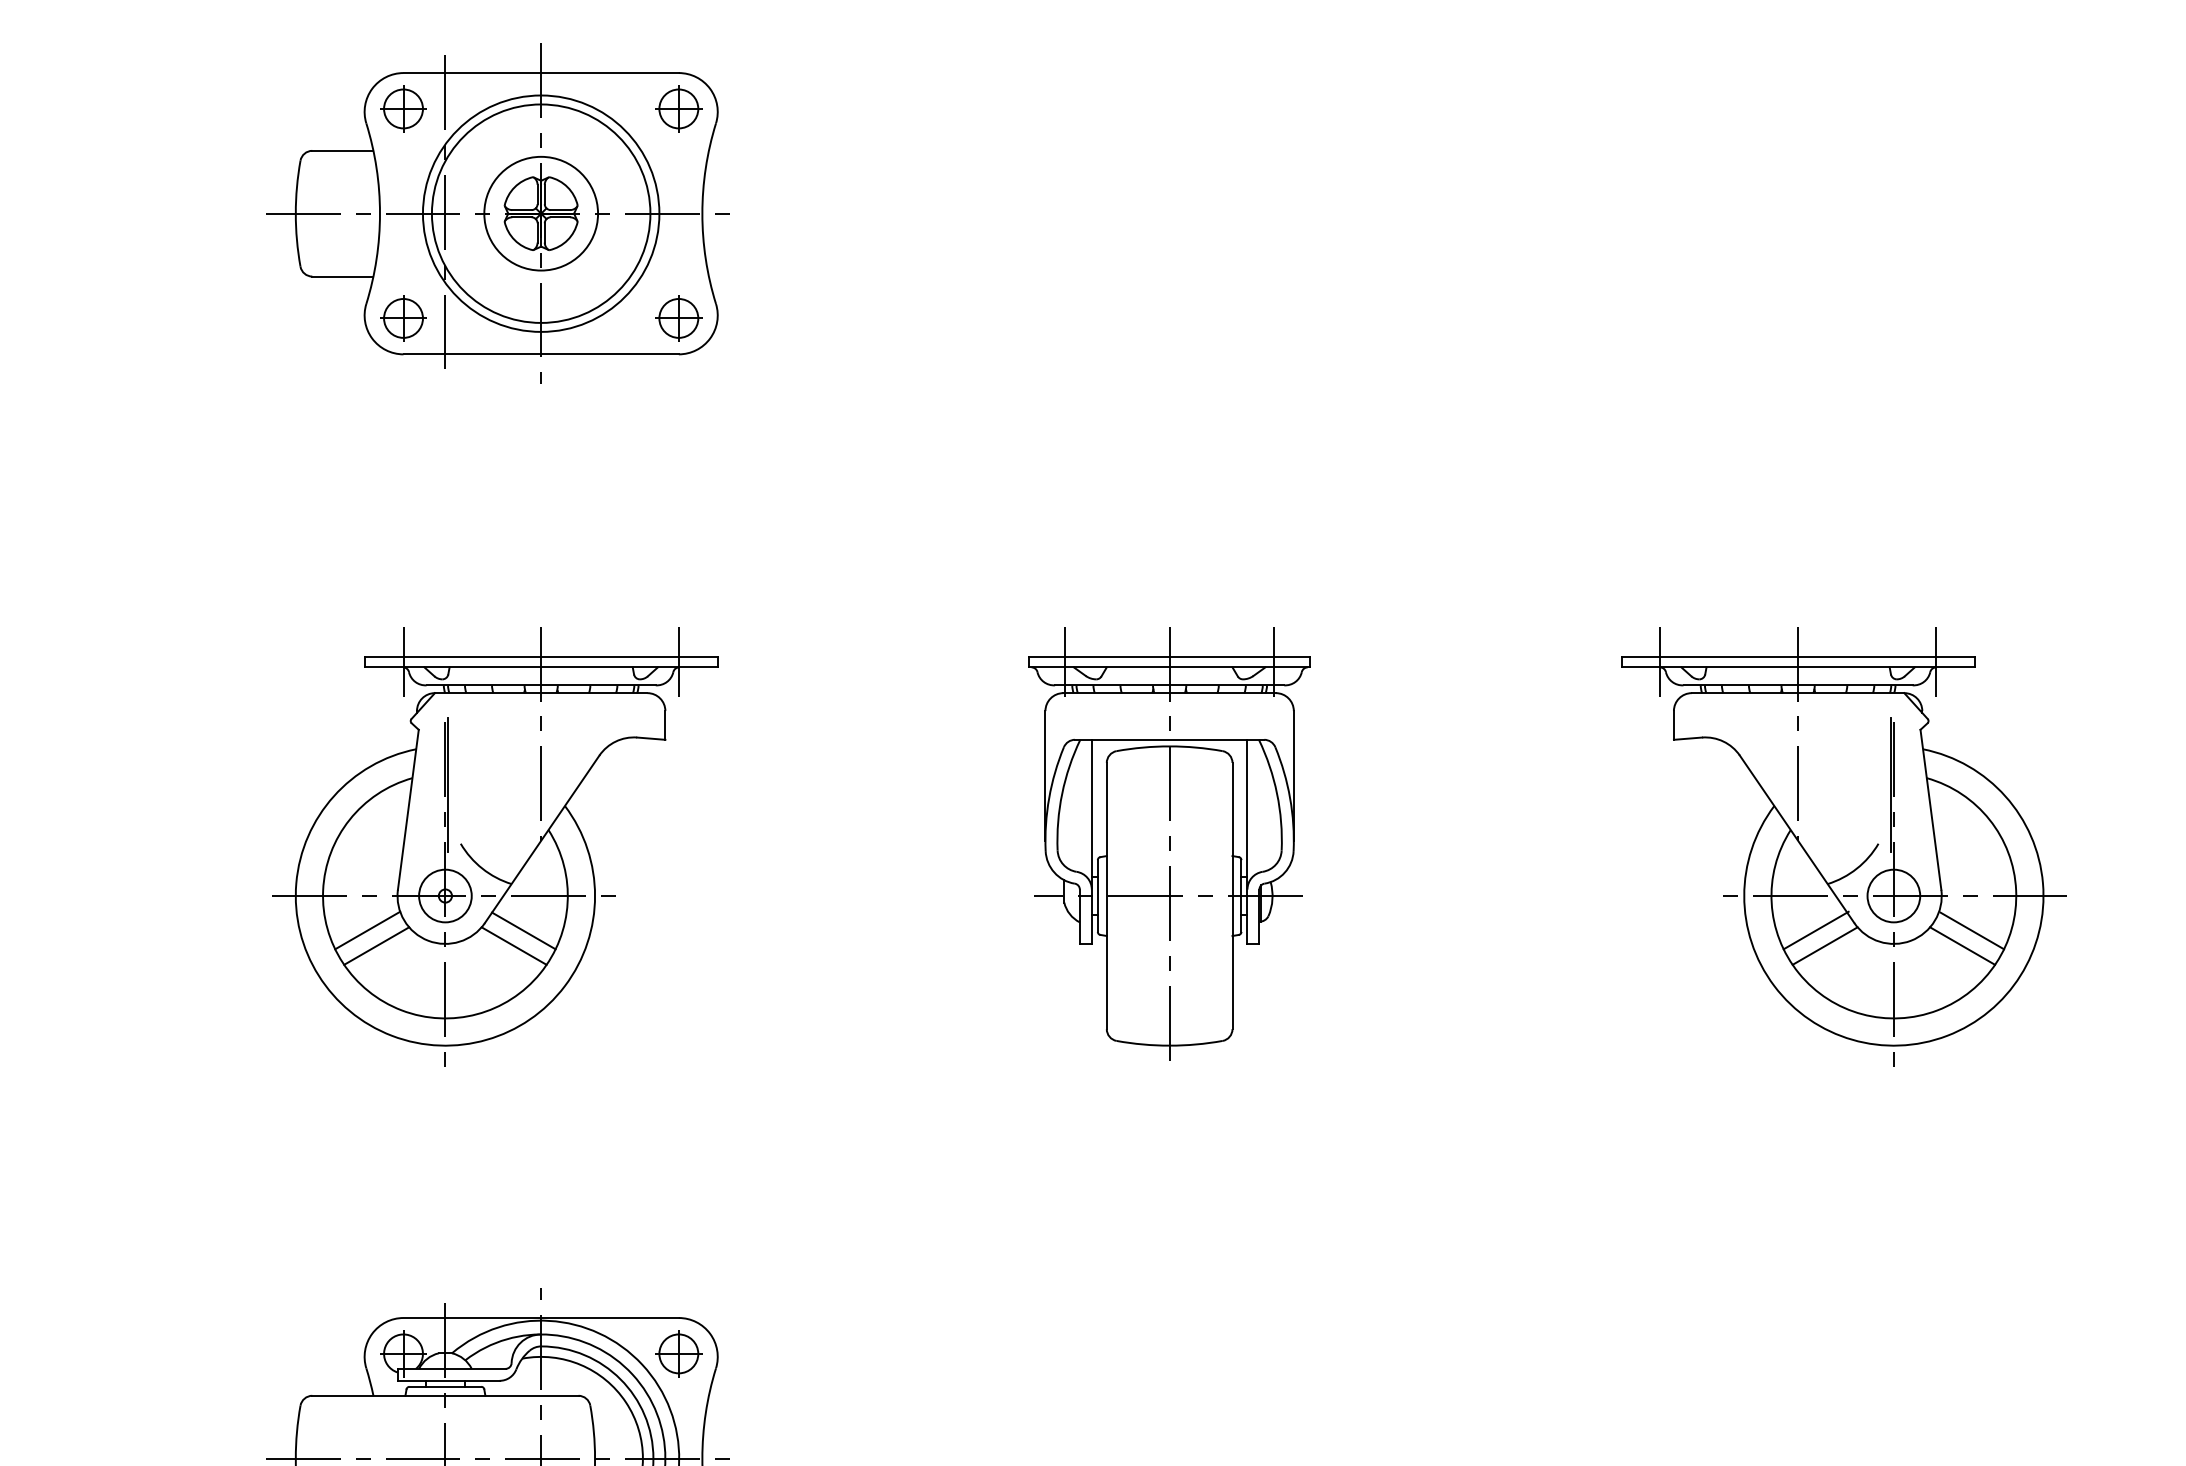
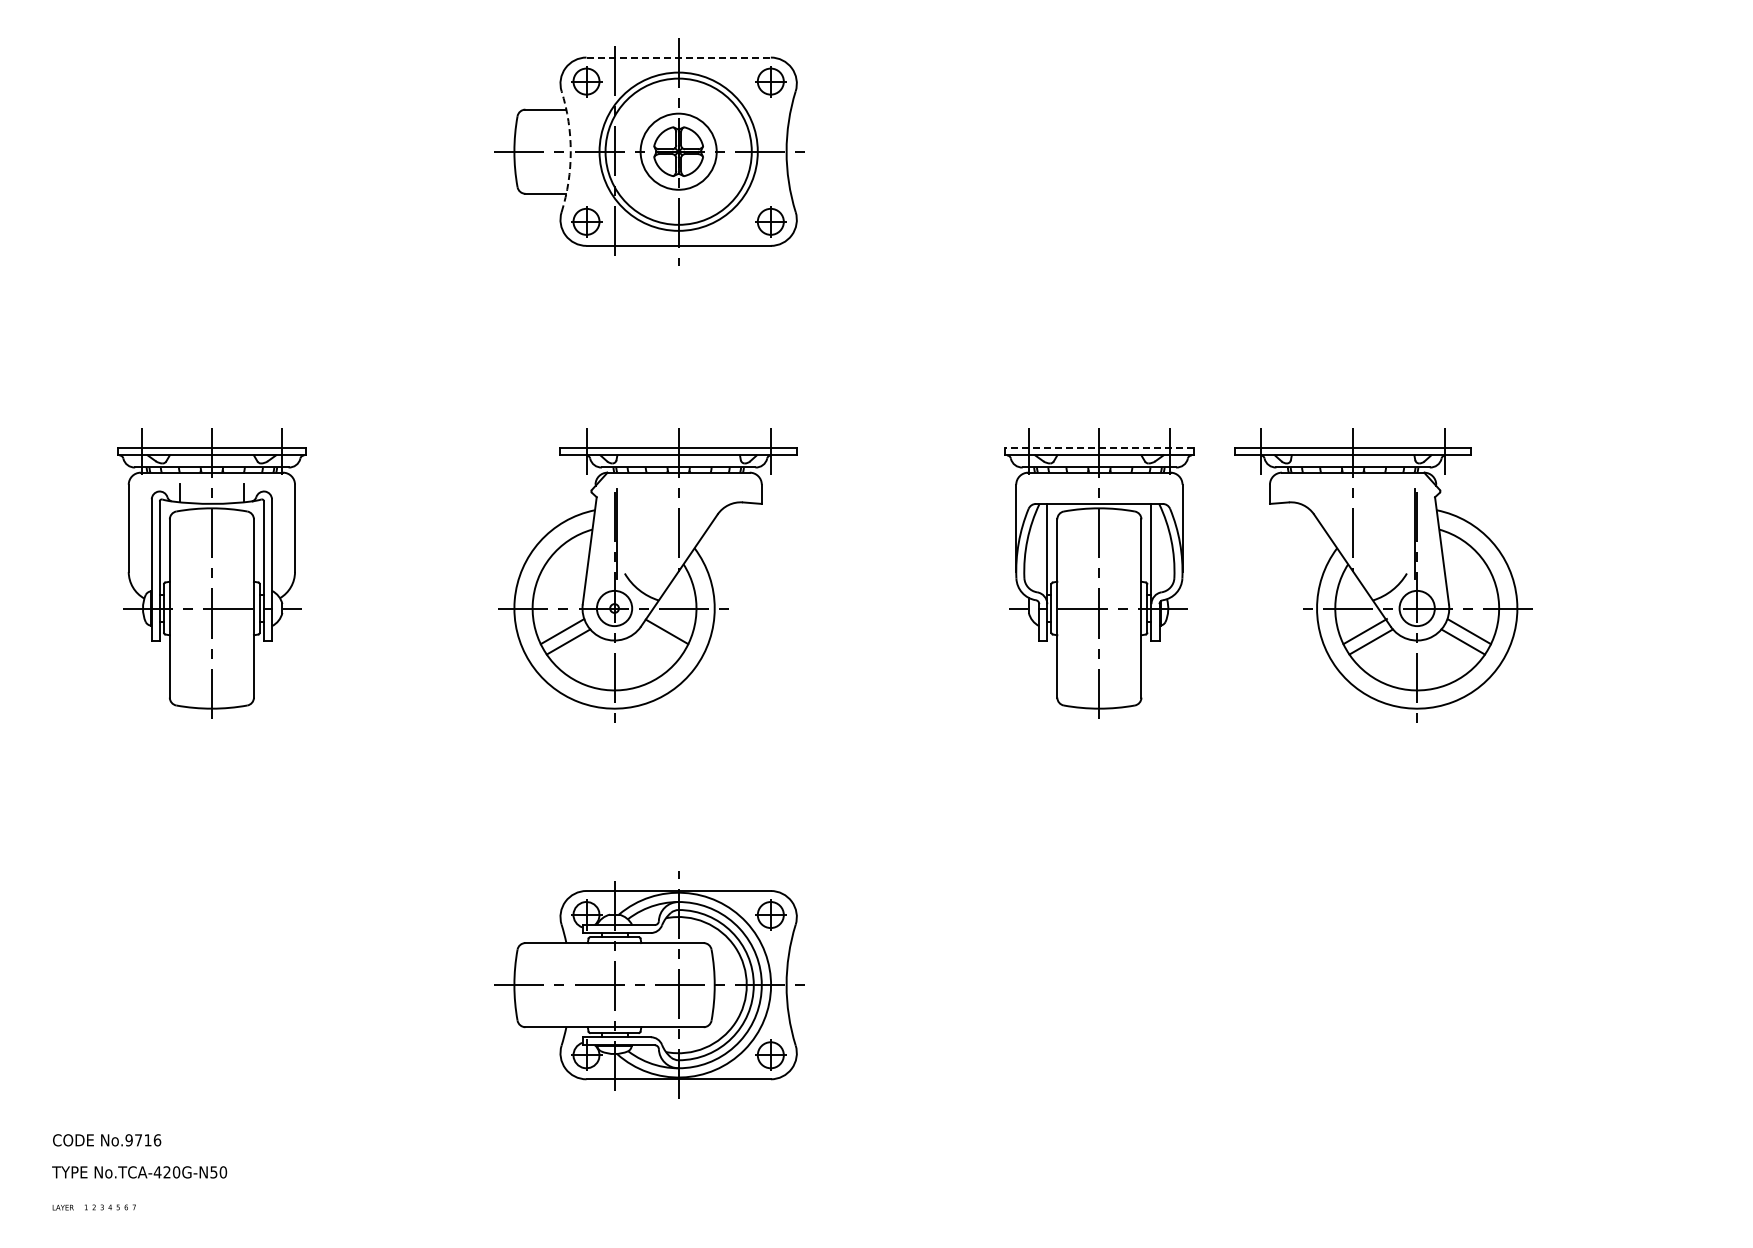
line: (542, 72) -> (679, 57), solid -> dashed
arc: (379, 213) -> (570, 151), solid -> dashed
line: (1168, 657) -> (1098, 448), solid -> dashed
part: (1843, 846) -> (1383, 575), moved
line: (514, 945) -> (660, 641), removed

